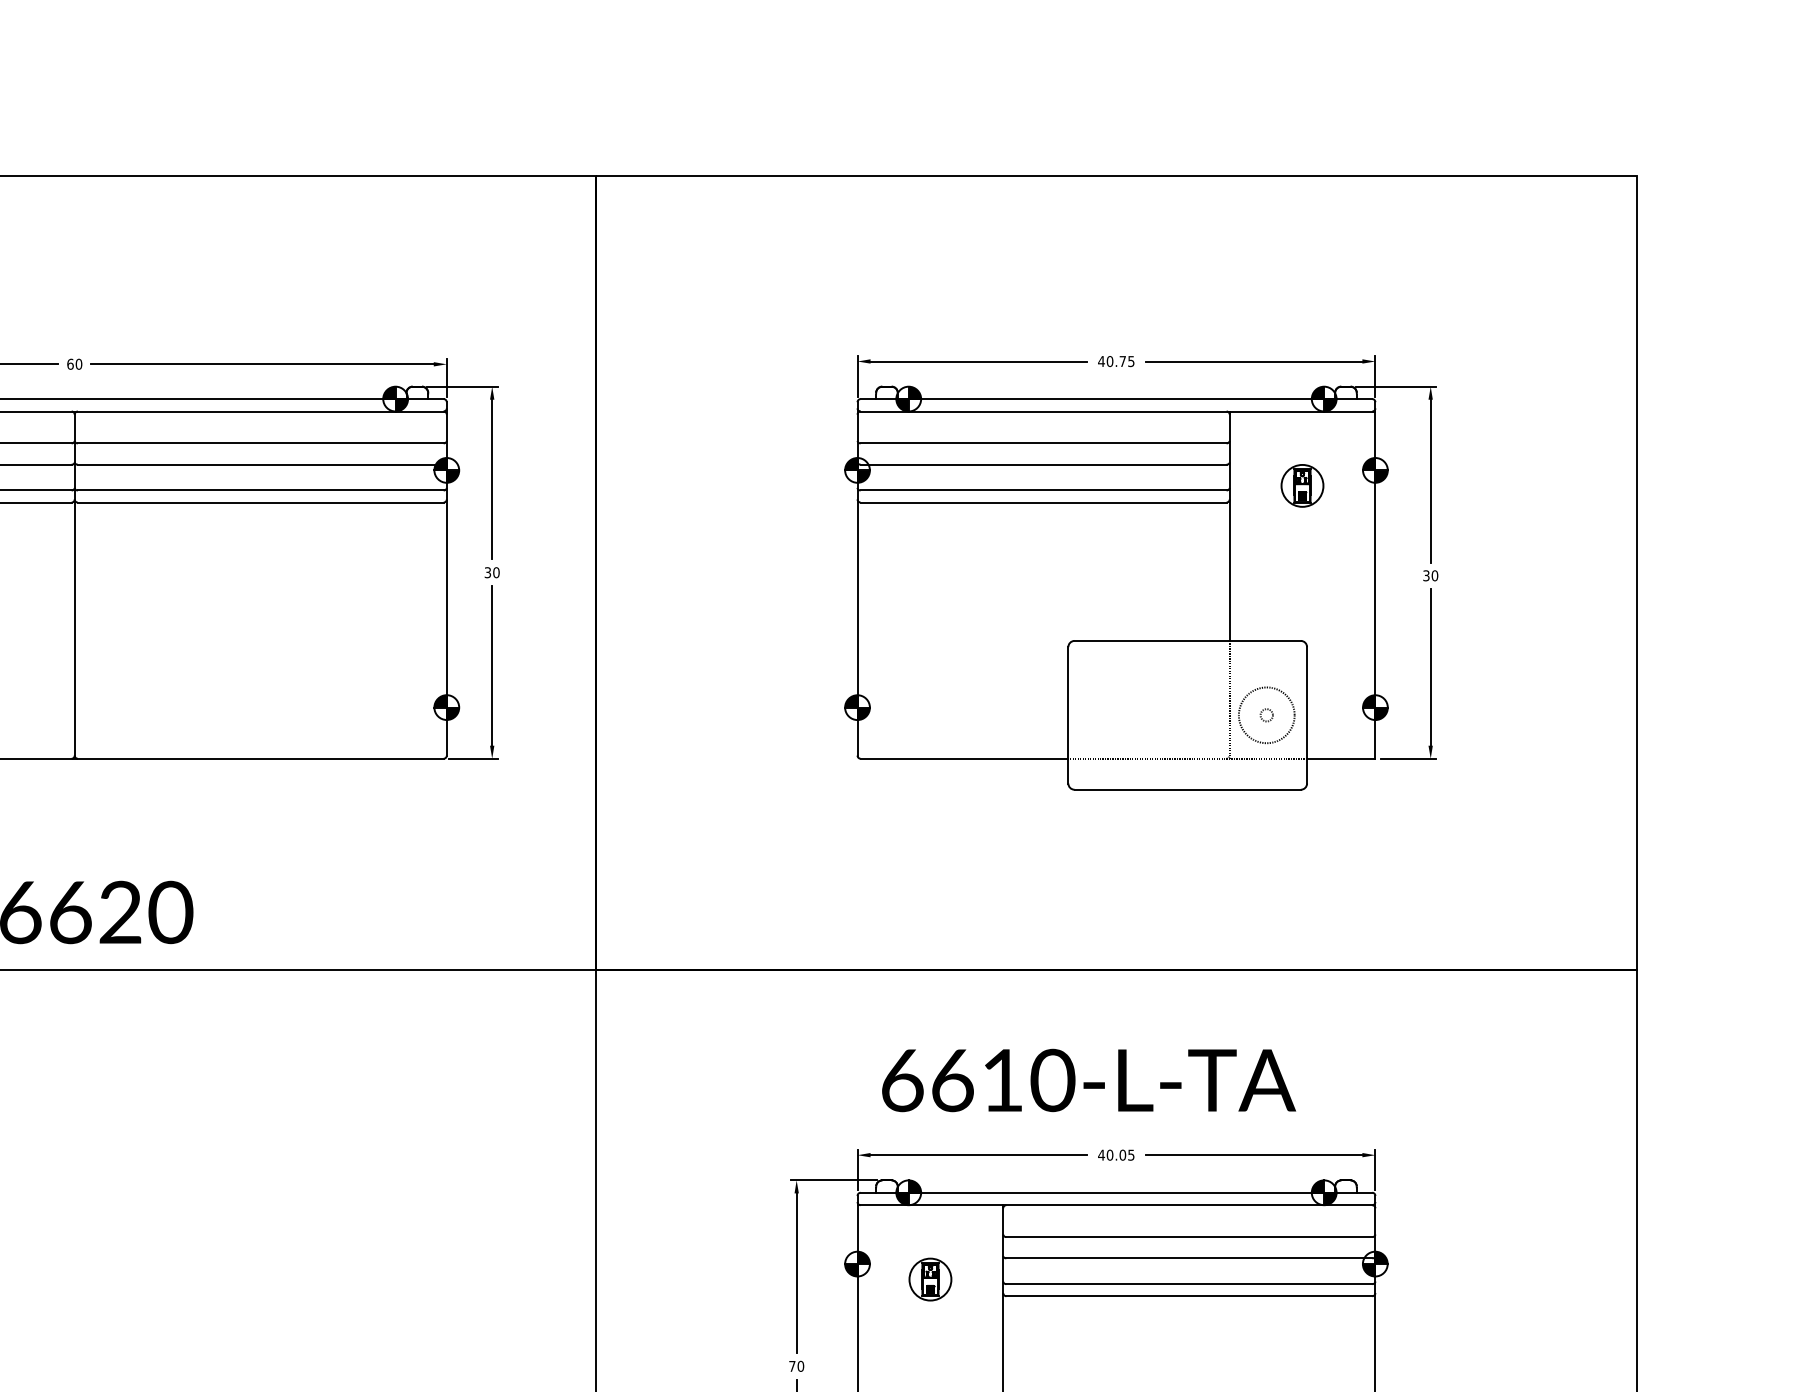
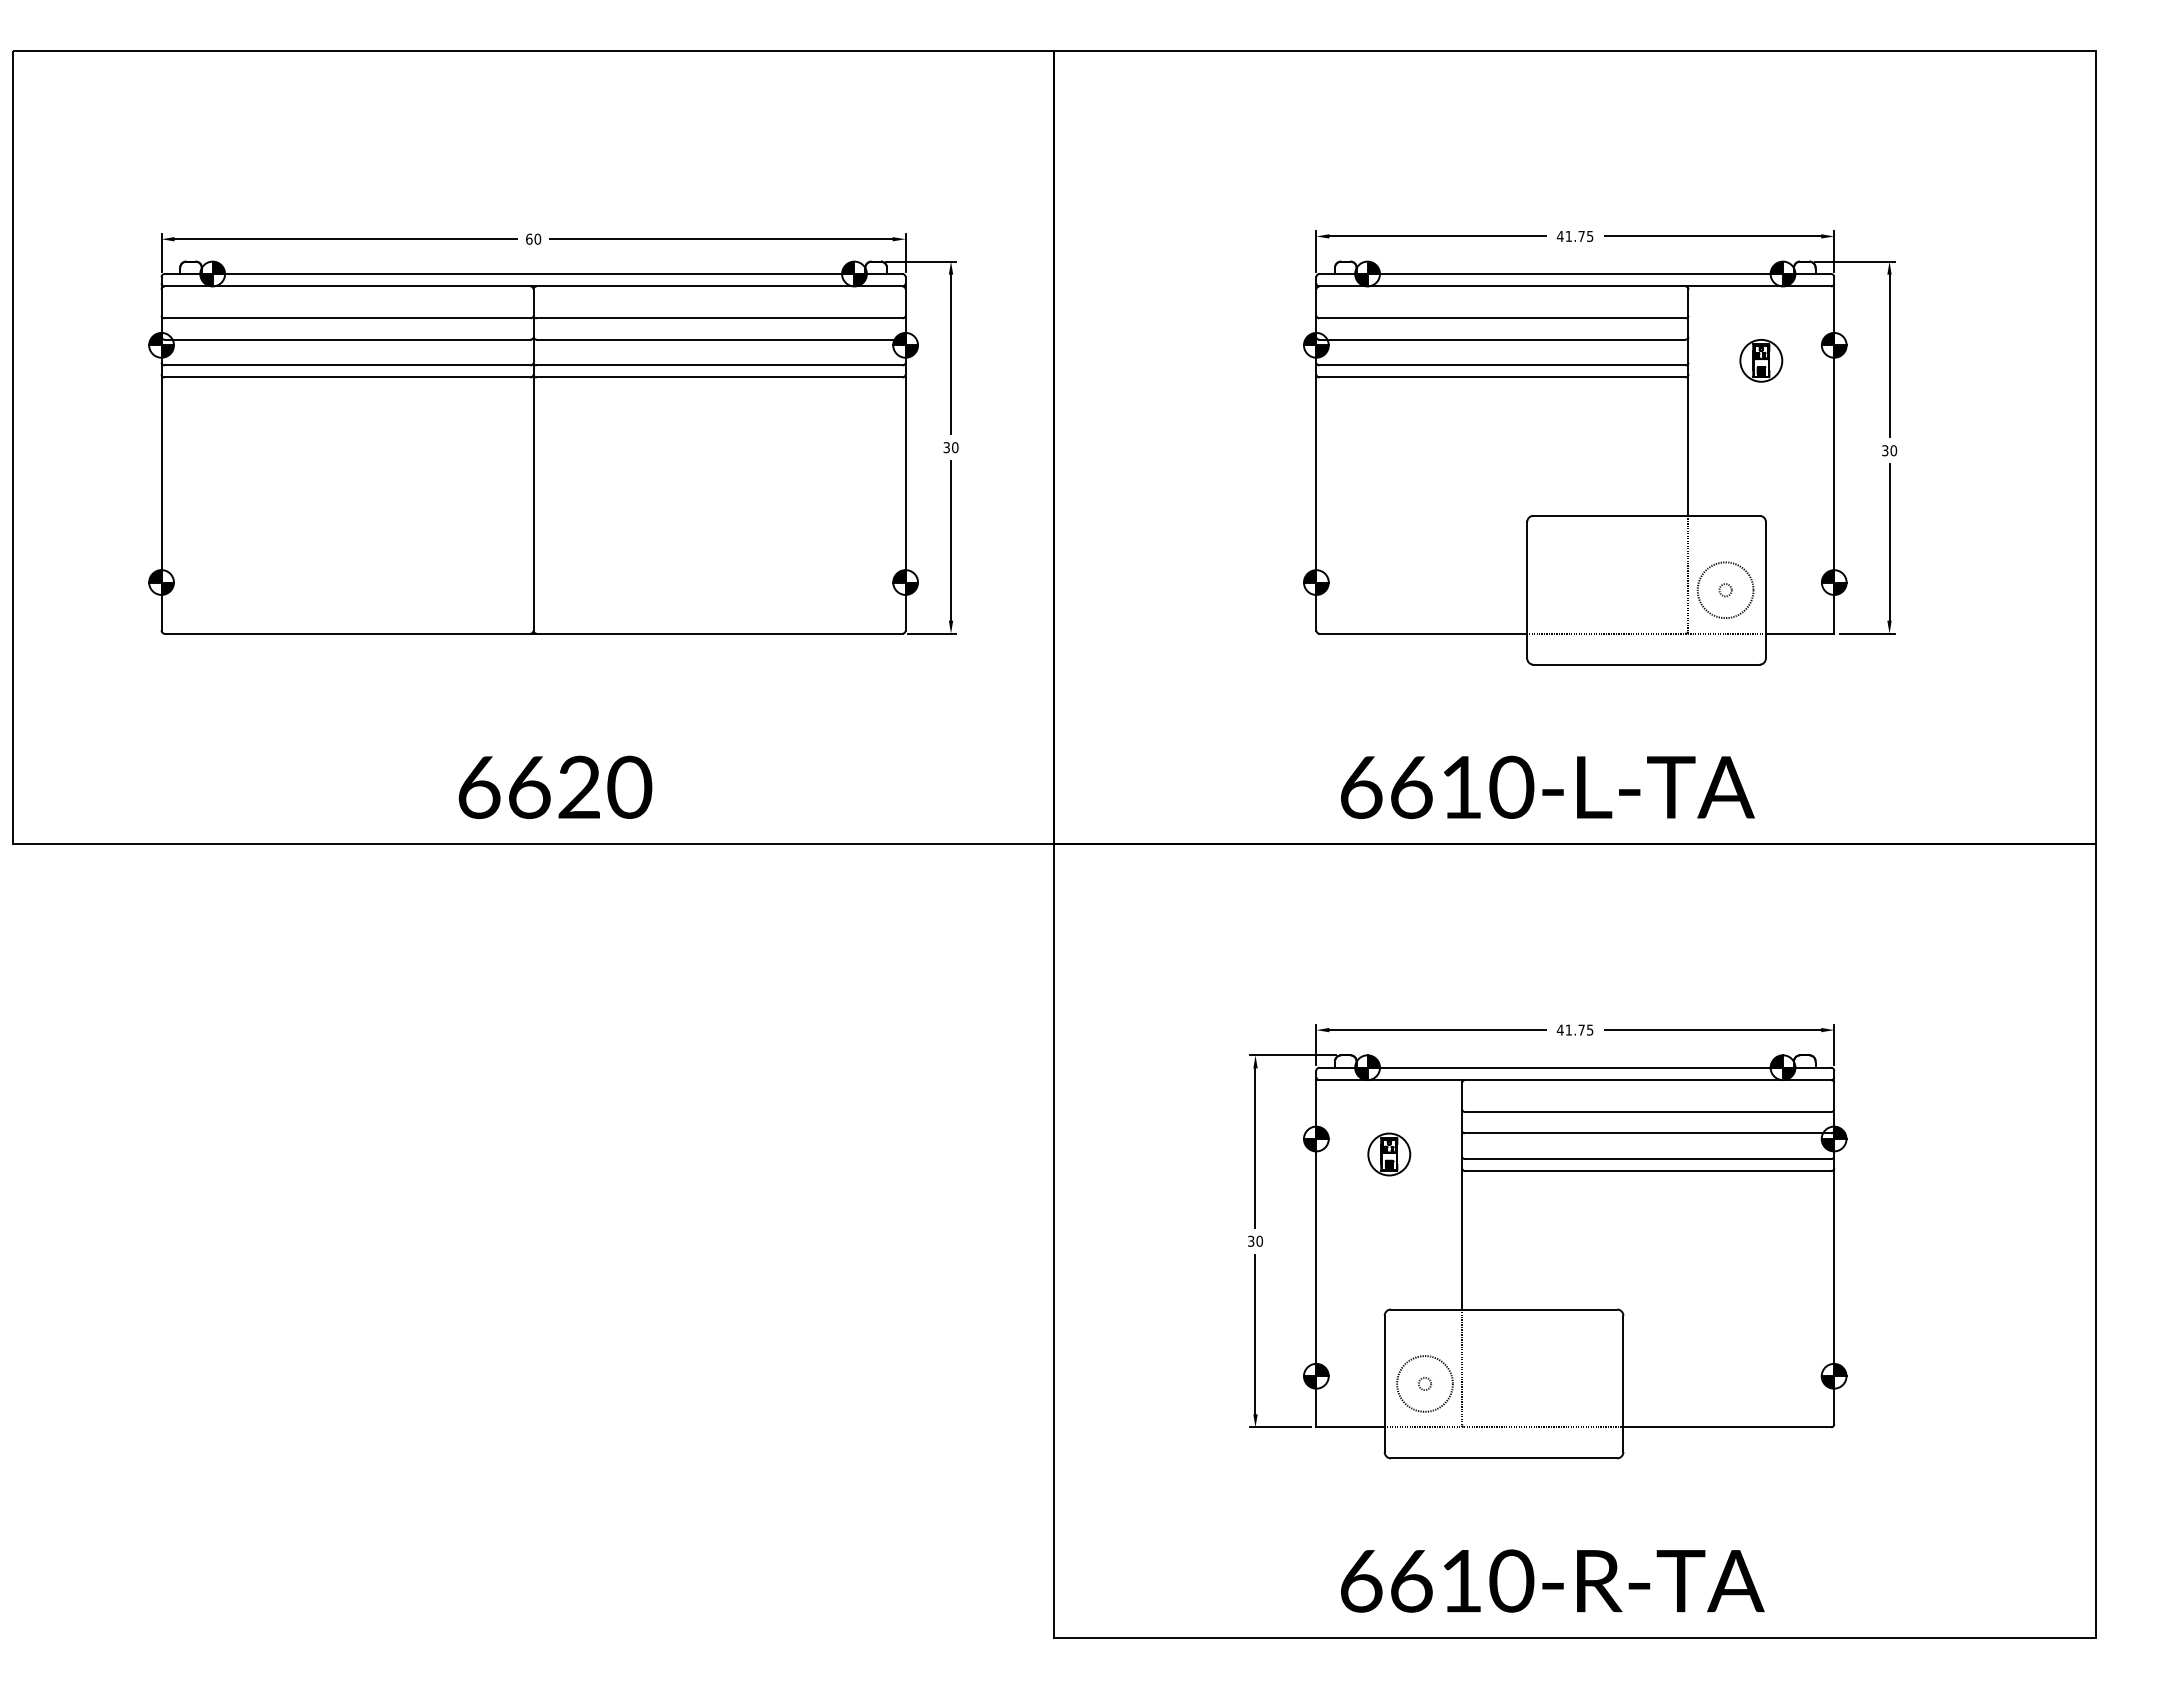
text: (1109, 360) -> (1568, 235), 40.75 -> 41.75
text: (1088, 1079) -> (1547, 786), moved
text: (1115, 1154) -> (1574, 1029), 40.05 -> 41.75
text: (792, 1365) -> (1251, 1240), 70 -> 30

